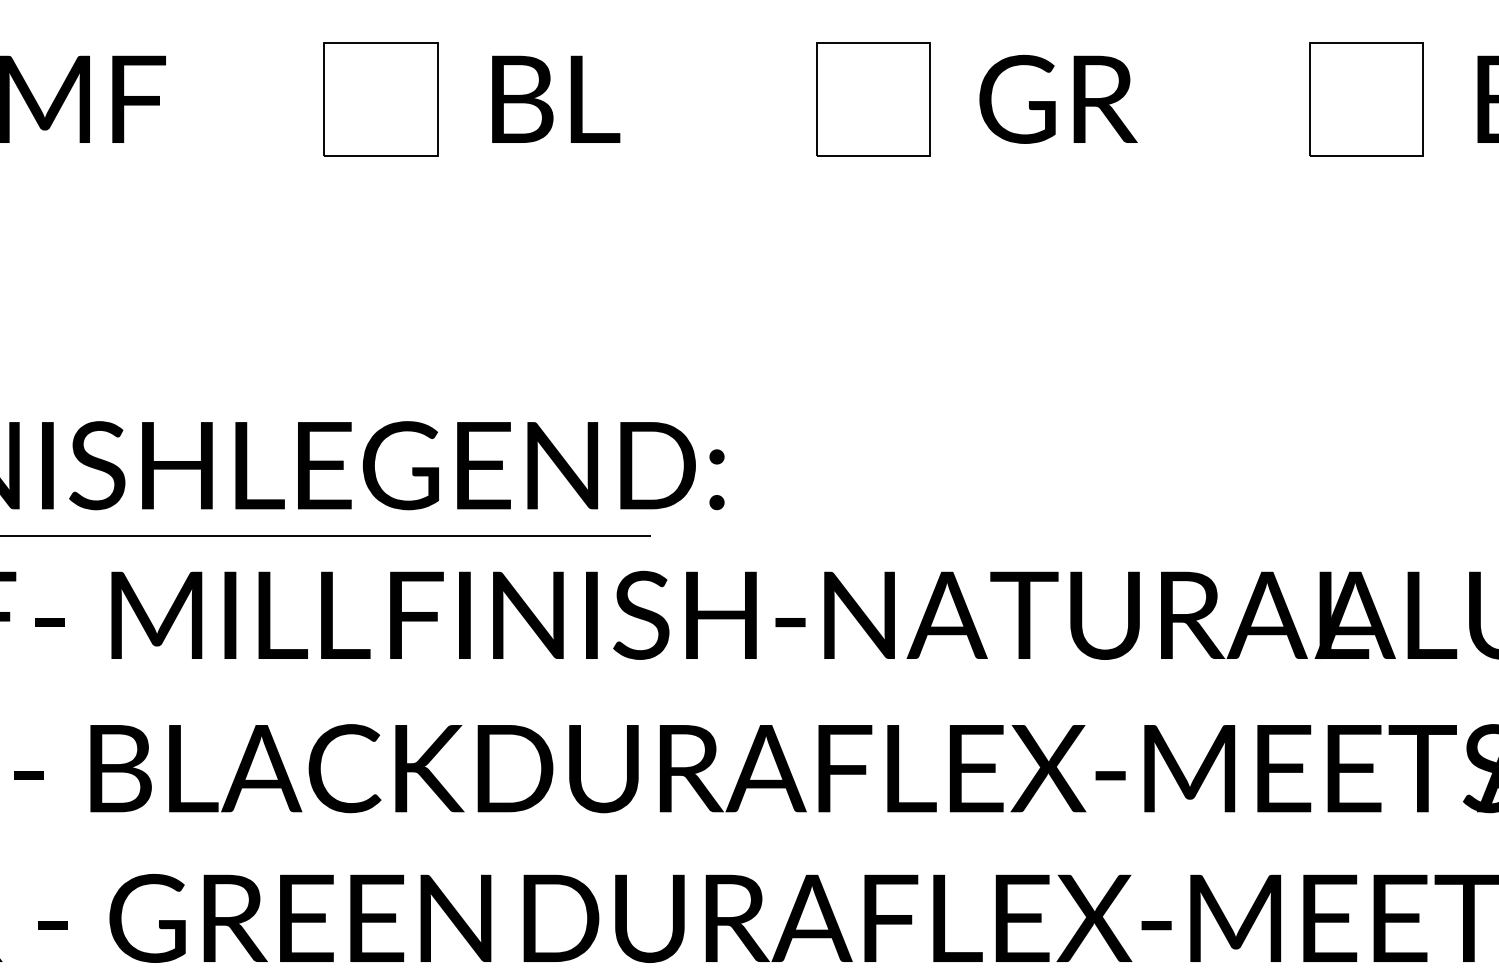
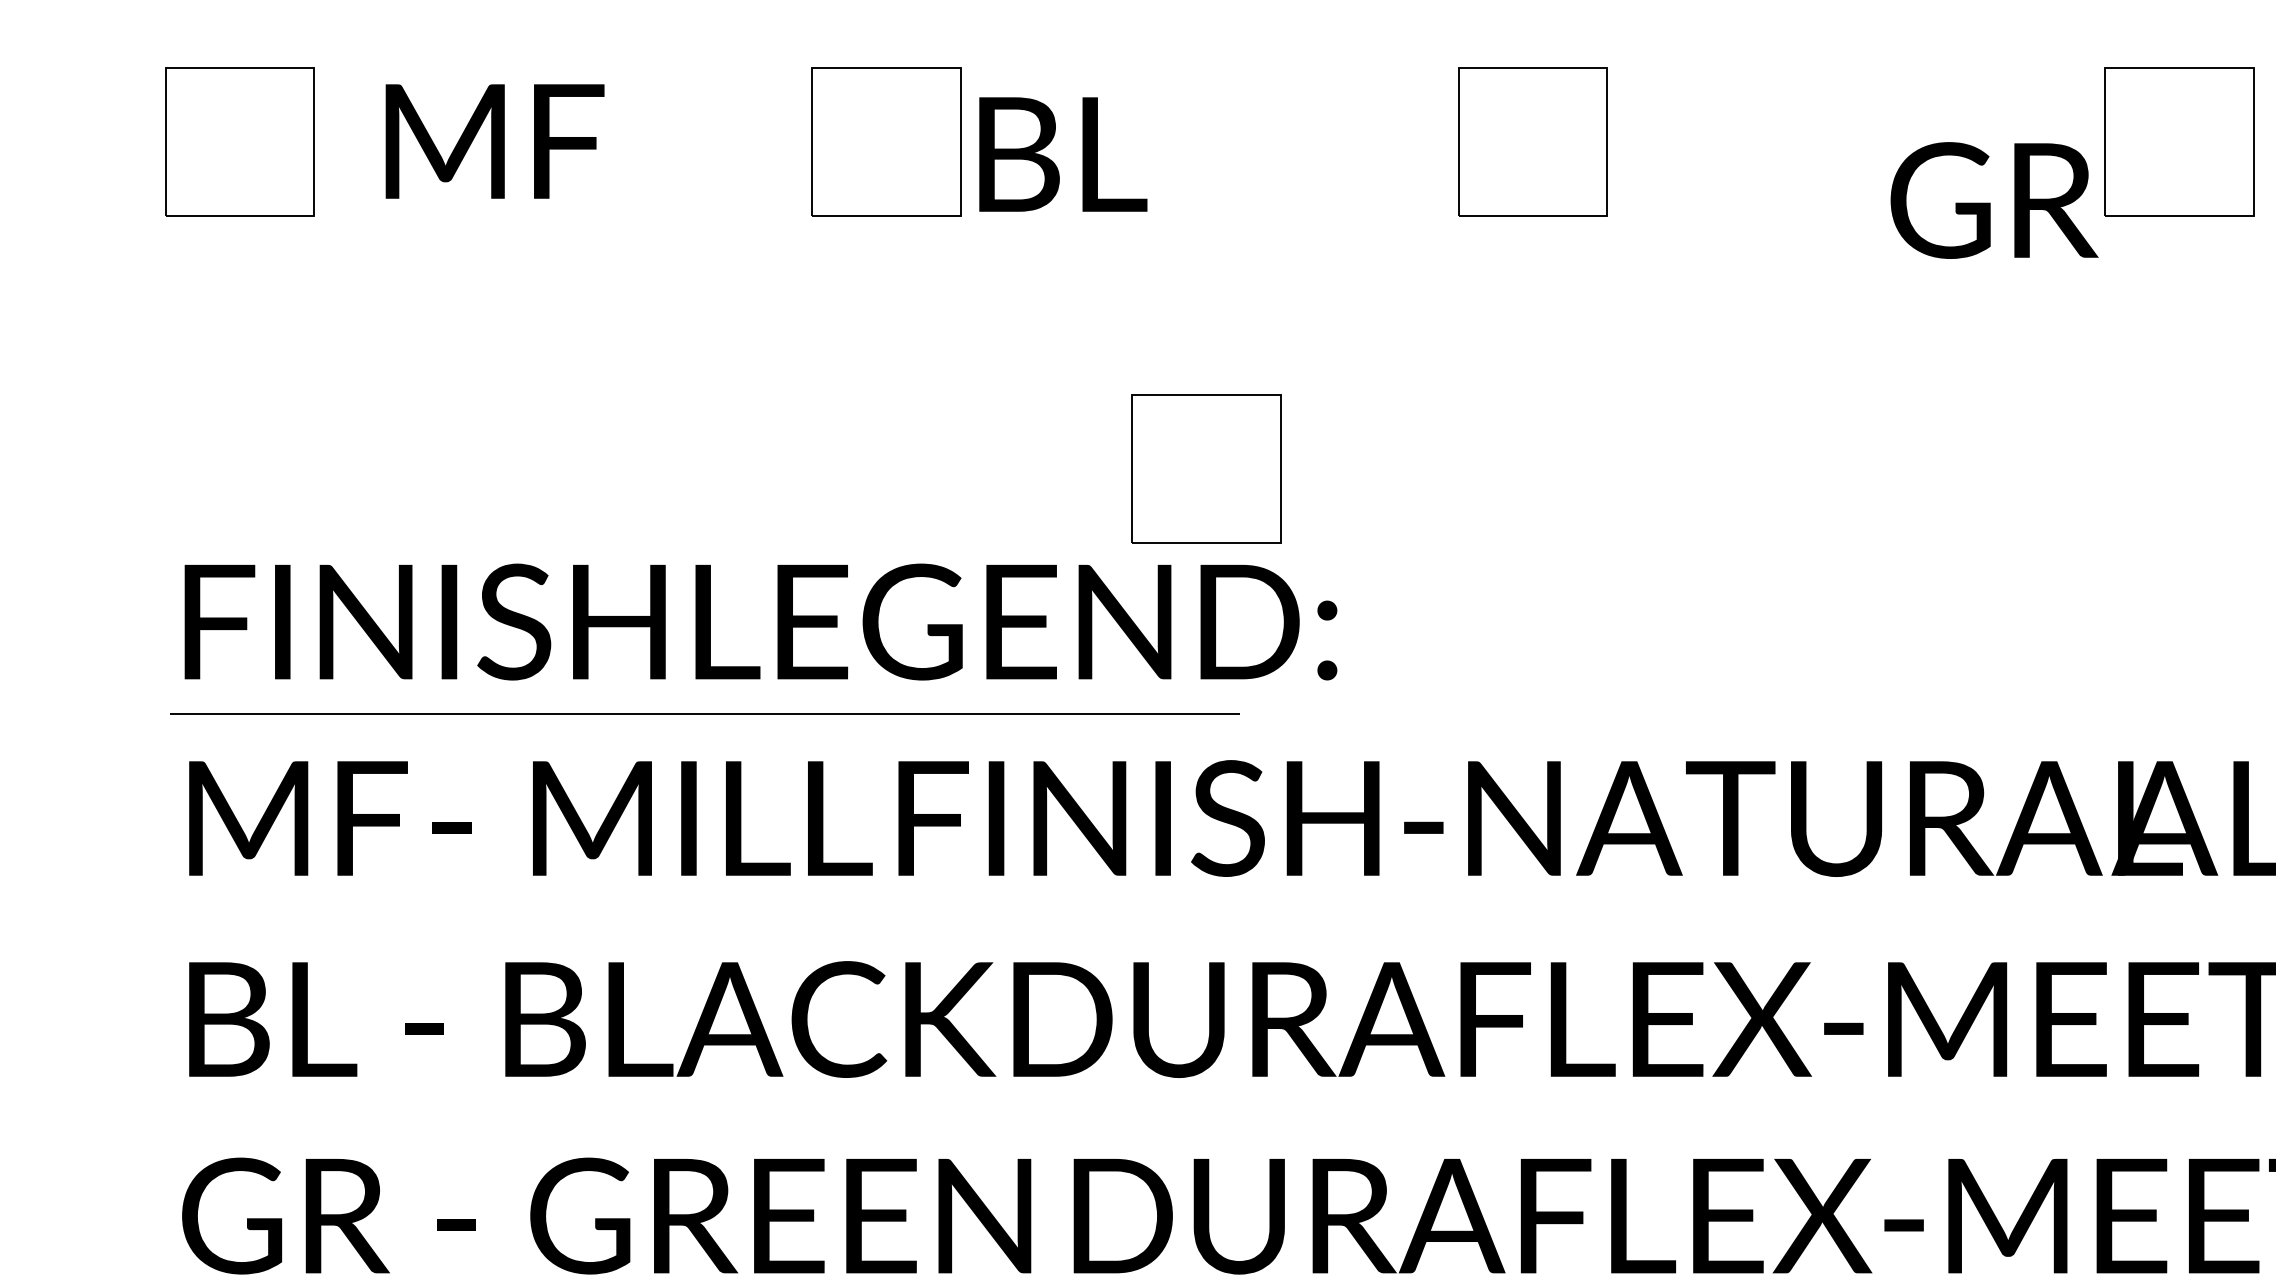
text: (556, 99) -> (1063, 154), moved
text: (1058, 99) -> (1994, 200), moved
part: (624, 348) -> (1206, 468), added

